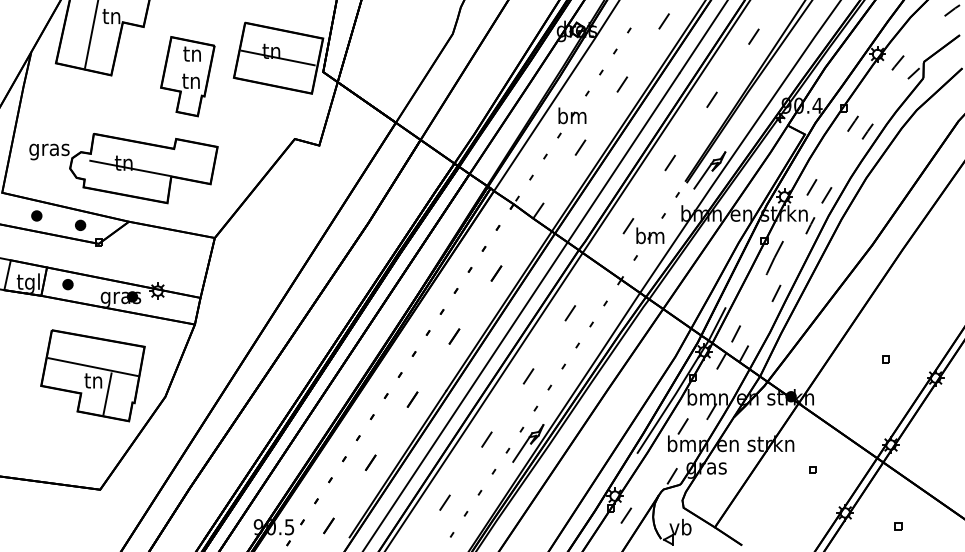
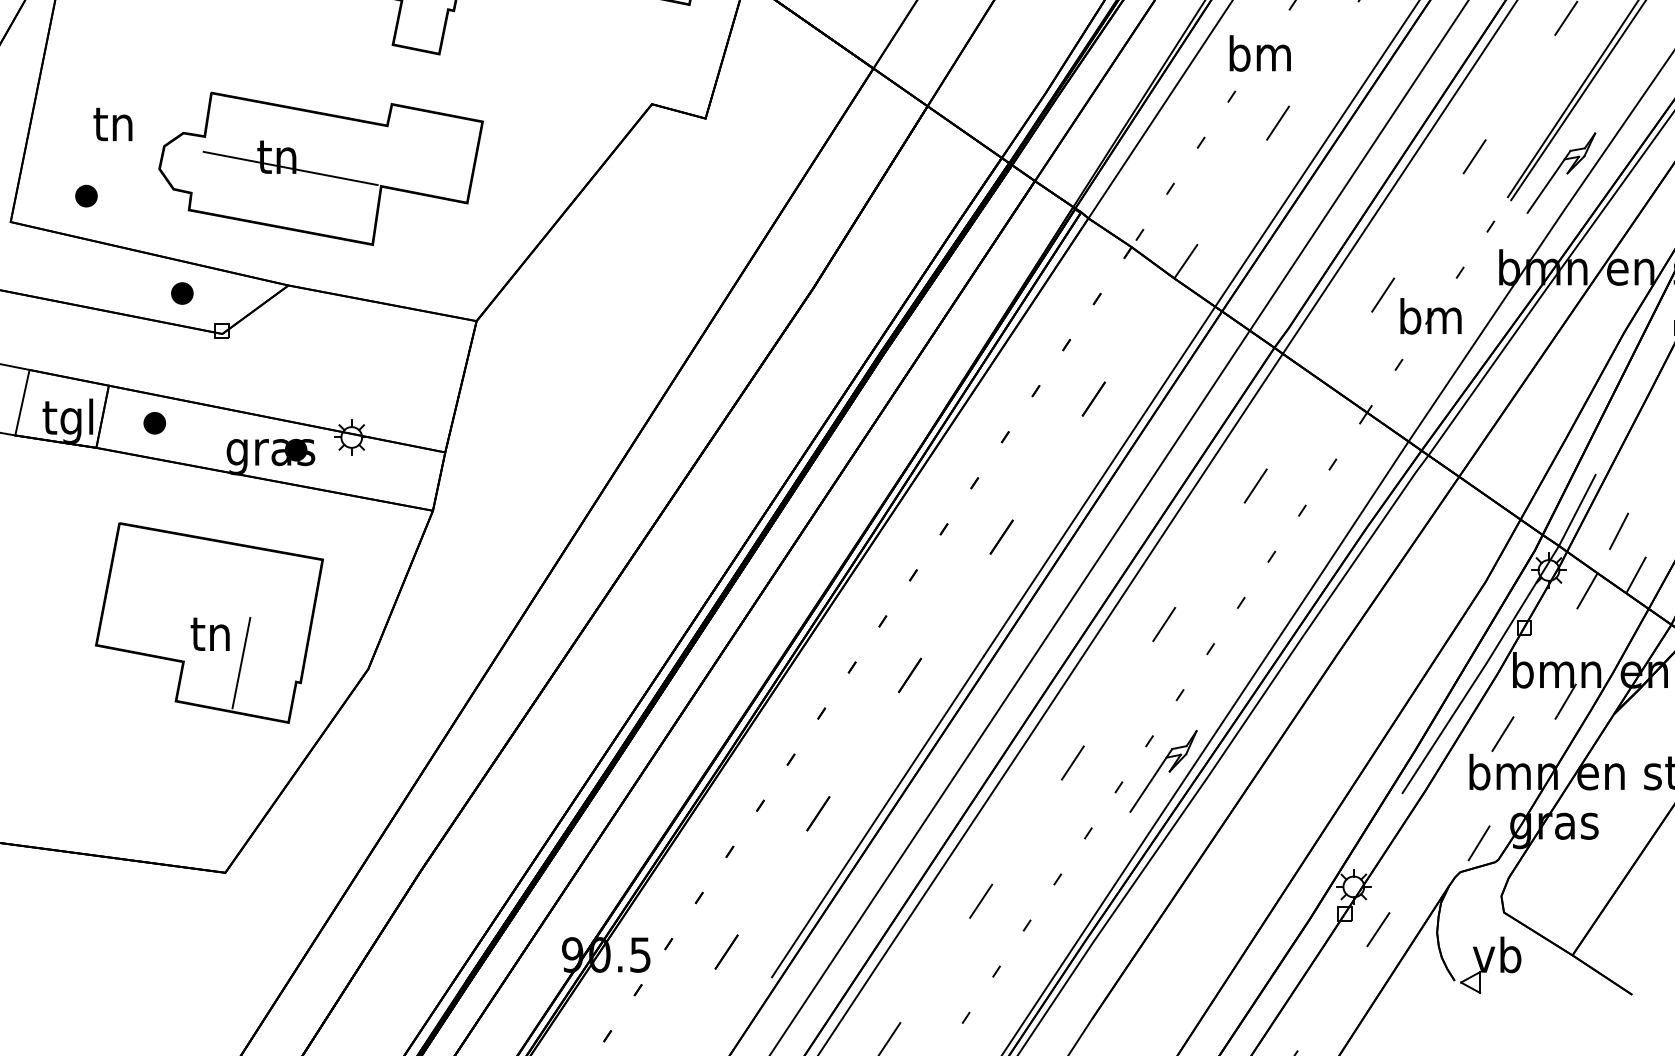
text: (49, 150) -> (114, 129), gras -> tn
part: (36, 215) -> (85, 195), moved
line: (92, 367) -> (208, 604), removed

